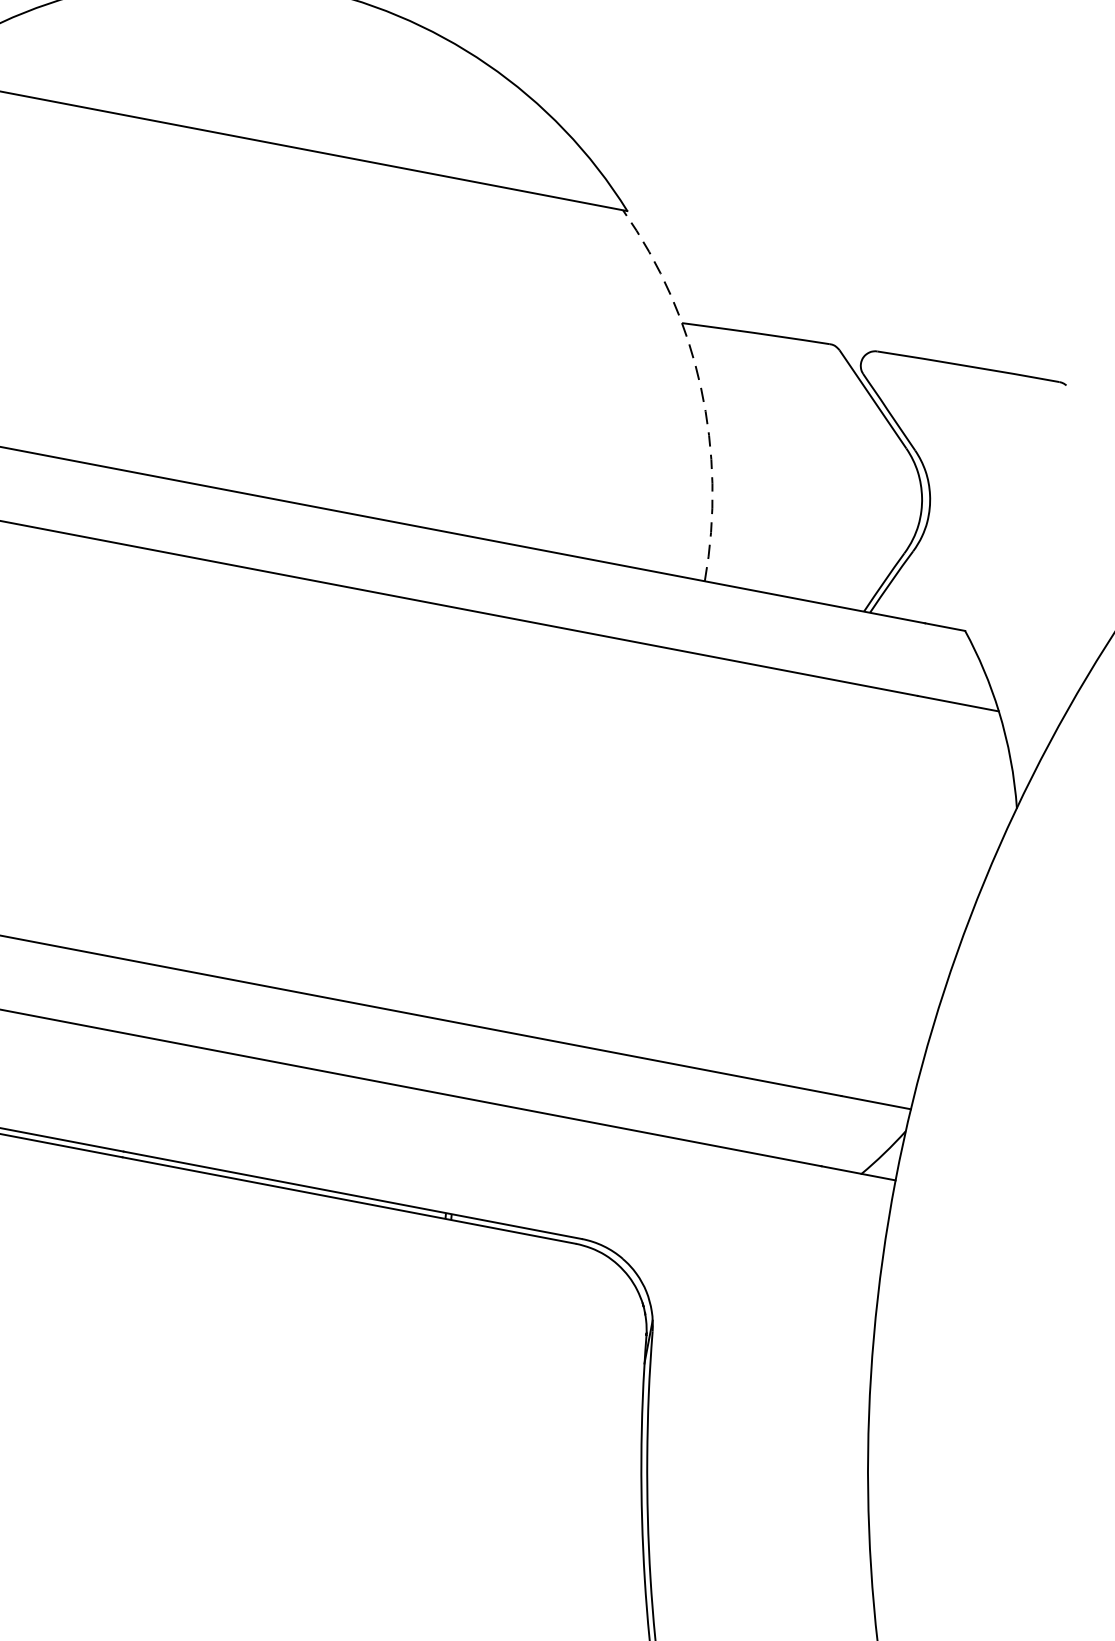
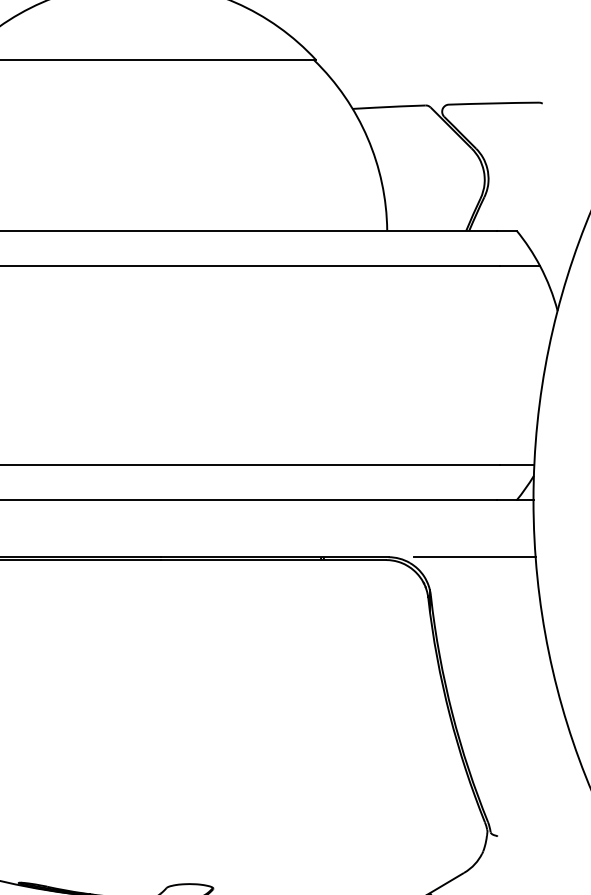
arc: (700, 388) -> (367, 138), dashed -> solid
line: (754, 1272) -> (474, 557), added

